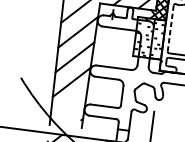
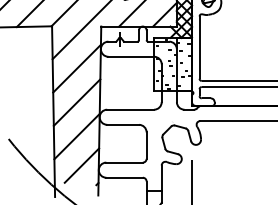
line: (170, 28) -> (199, 47), dashed -> solid
line: (72, 104) -> (81, 165), added

